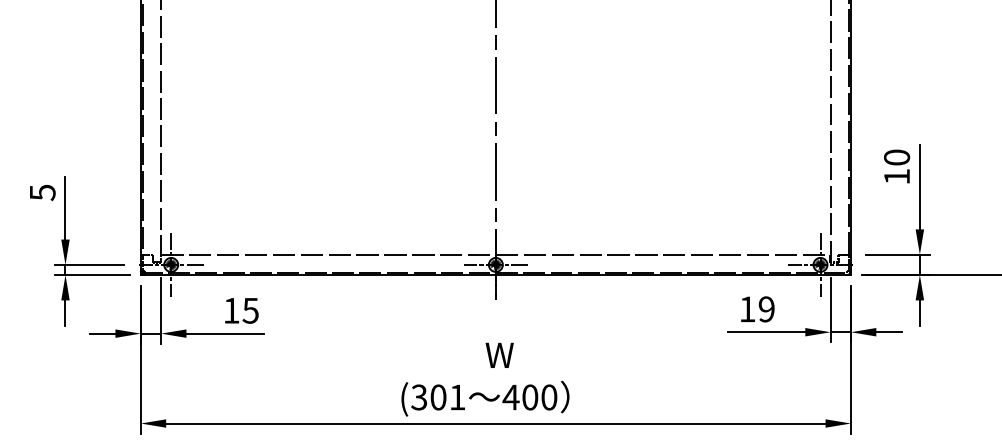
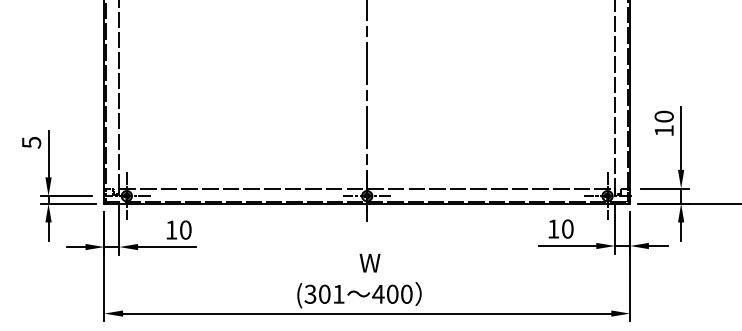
text: (766, 308) -> (567, 228), 19 -> 10
text: (250, 309) -> (185, 229), 15 -> 10

